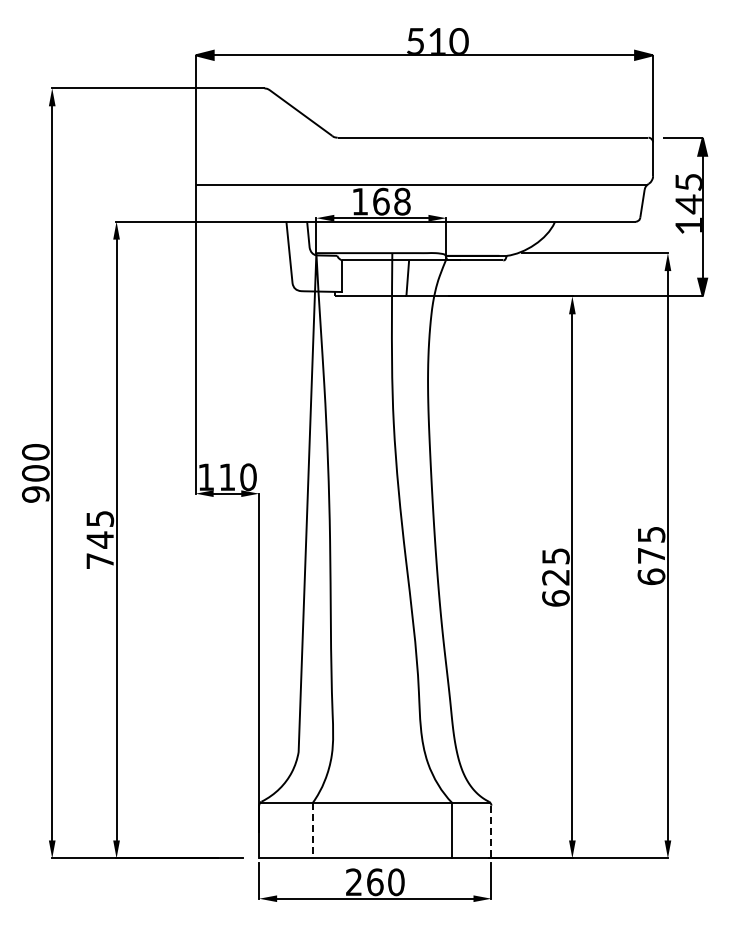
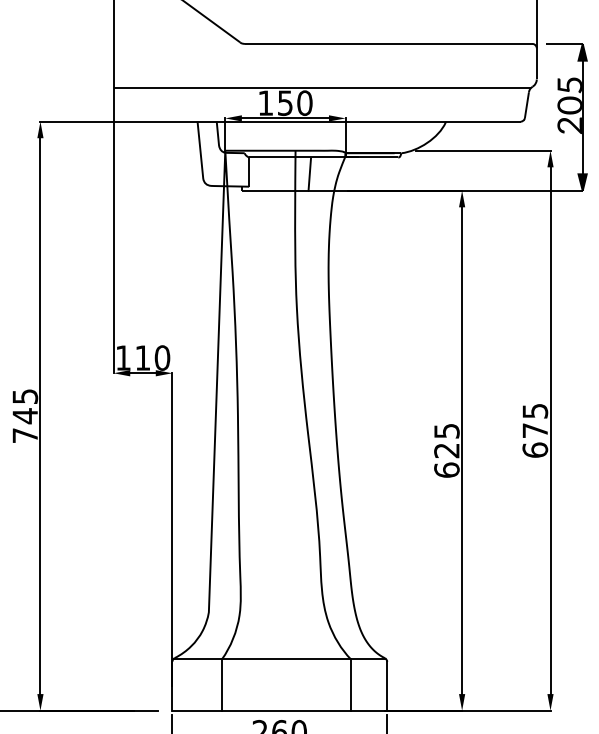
text: (391, 201) -> (294, 102), 168 -> 150
text: (688, 214) -> (569, 114), 145 -> 205
line: (312, 830) -> (221, 684), dashed -> solid
line: (491, 832) -> (387, 686), dashed -> solid

